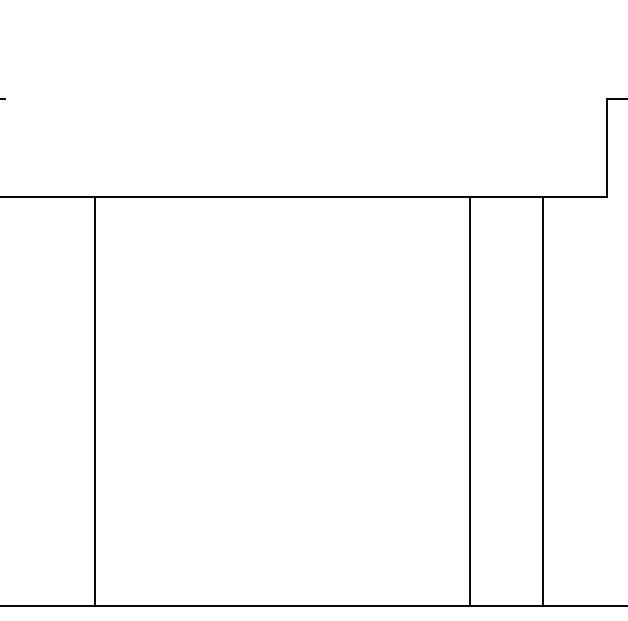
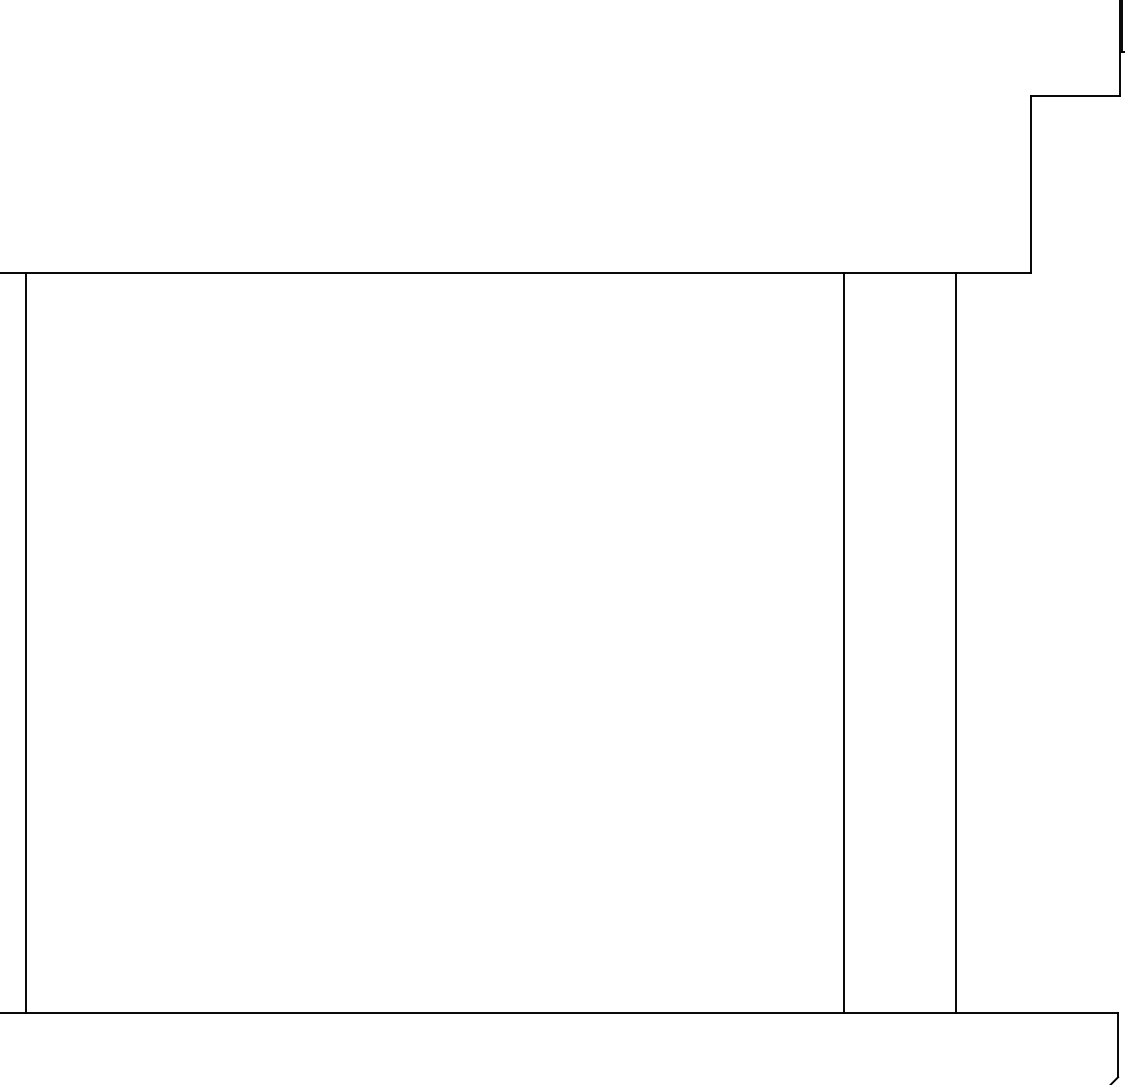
line: (94, 401) -> (25, 642), moved
line: (469, 401) -> (843, 642), moved
line: (542, 401) -> (955, 642), moved

